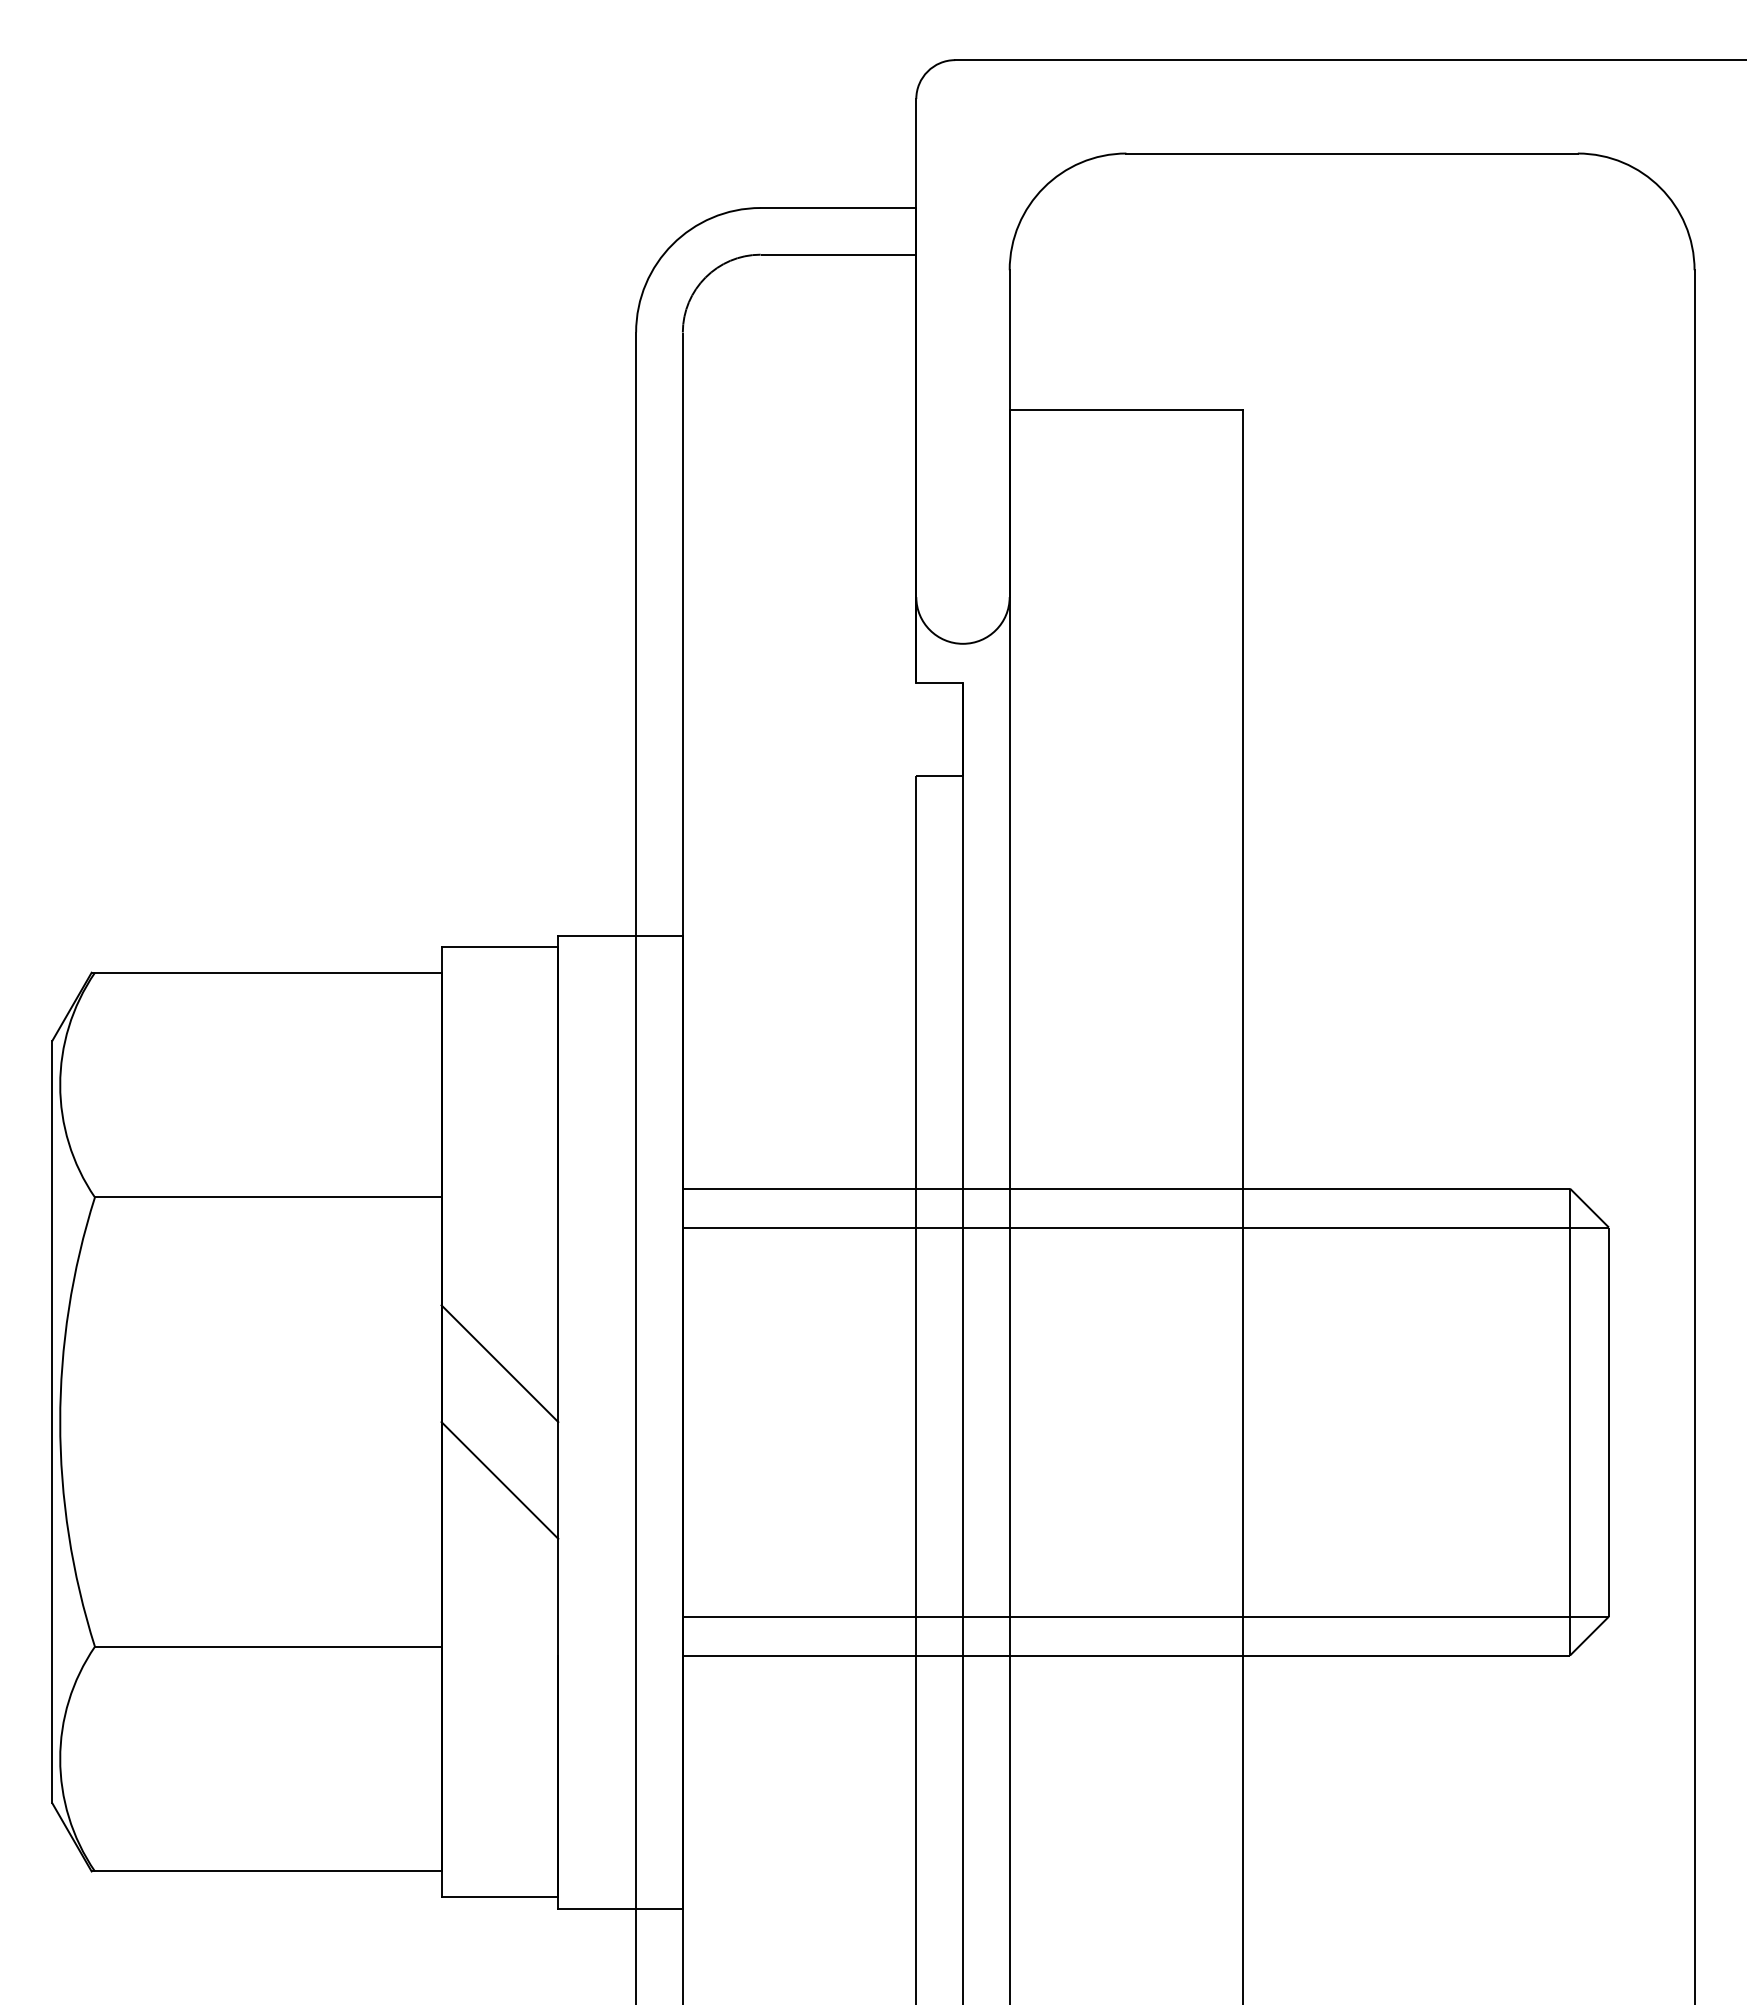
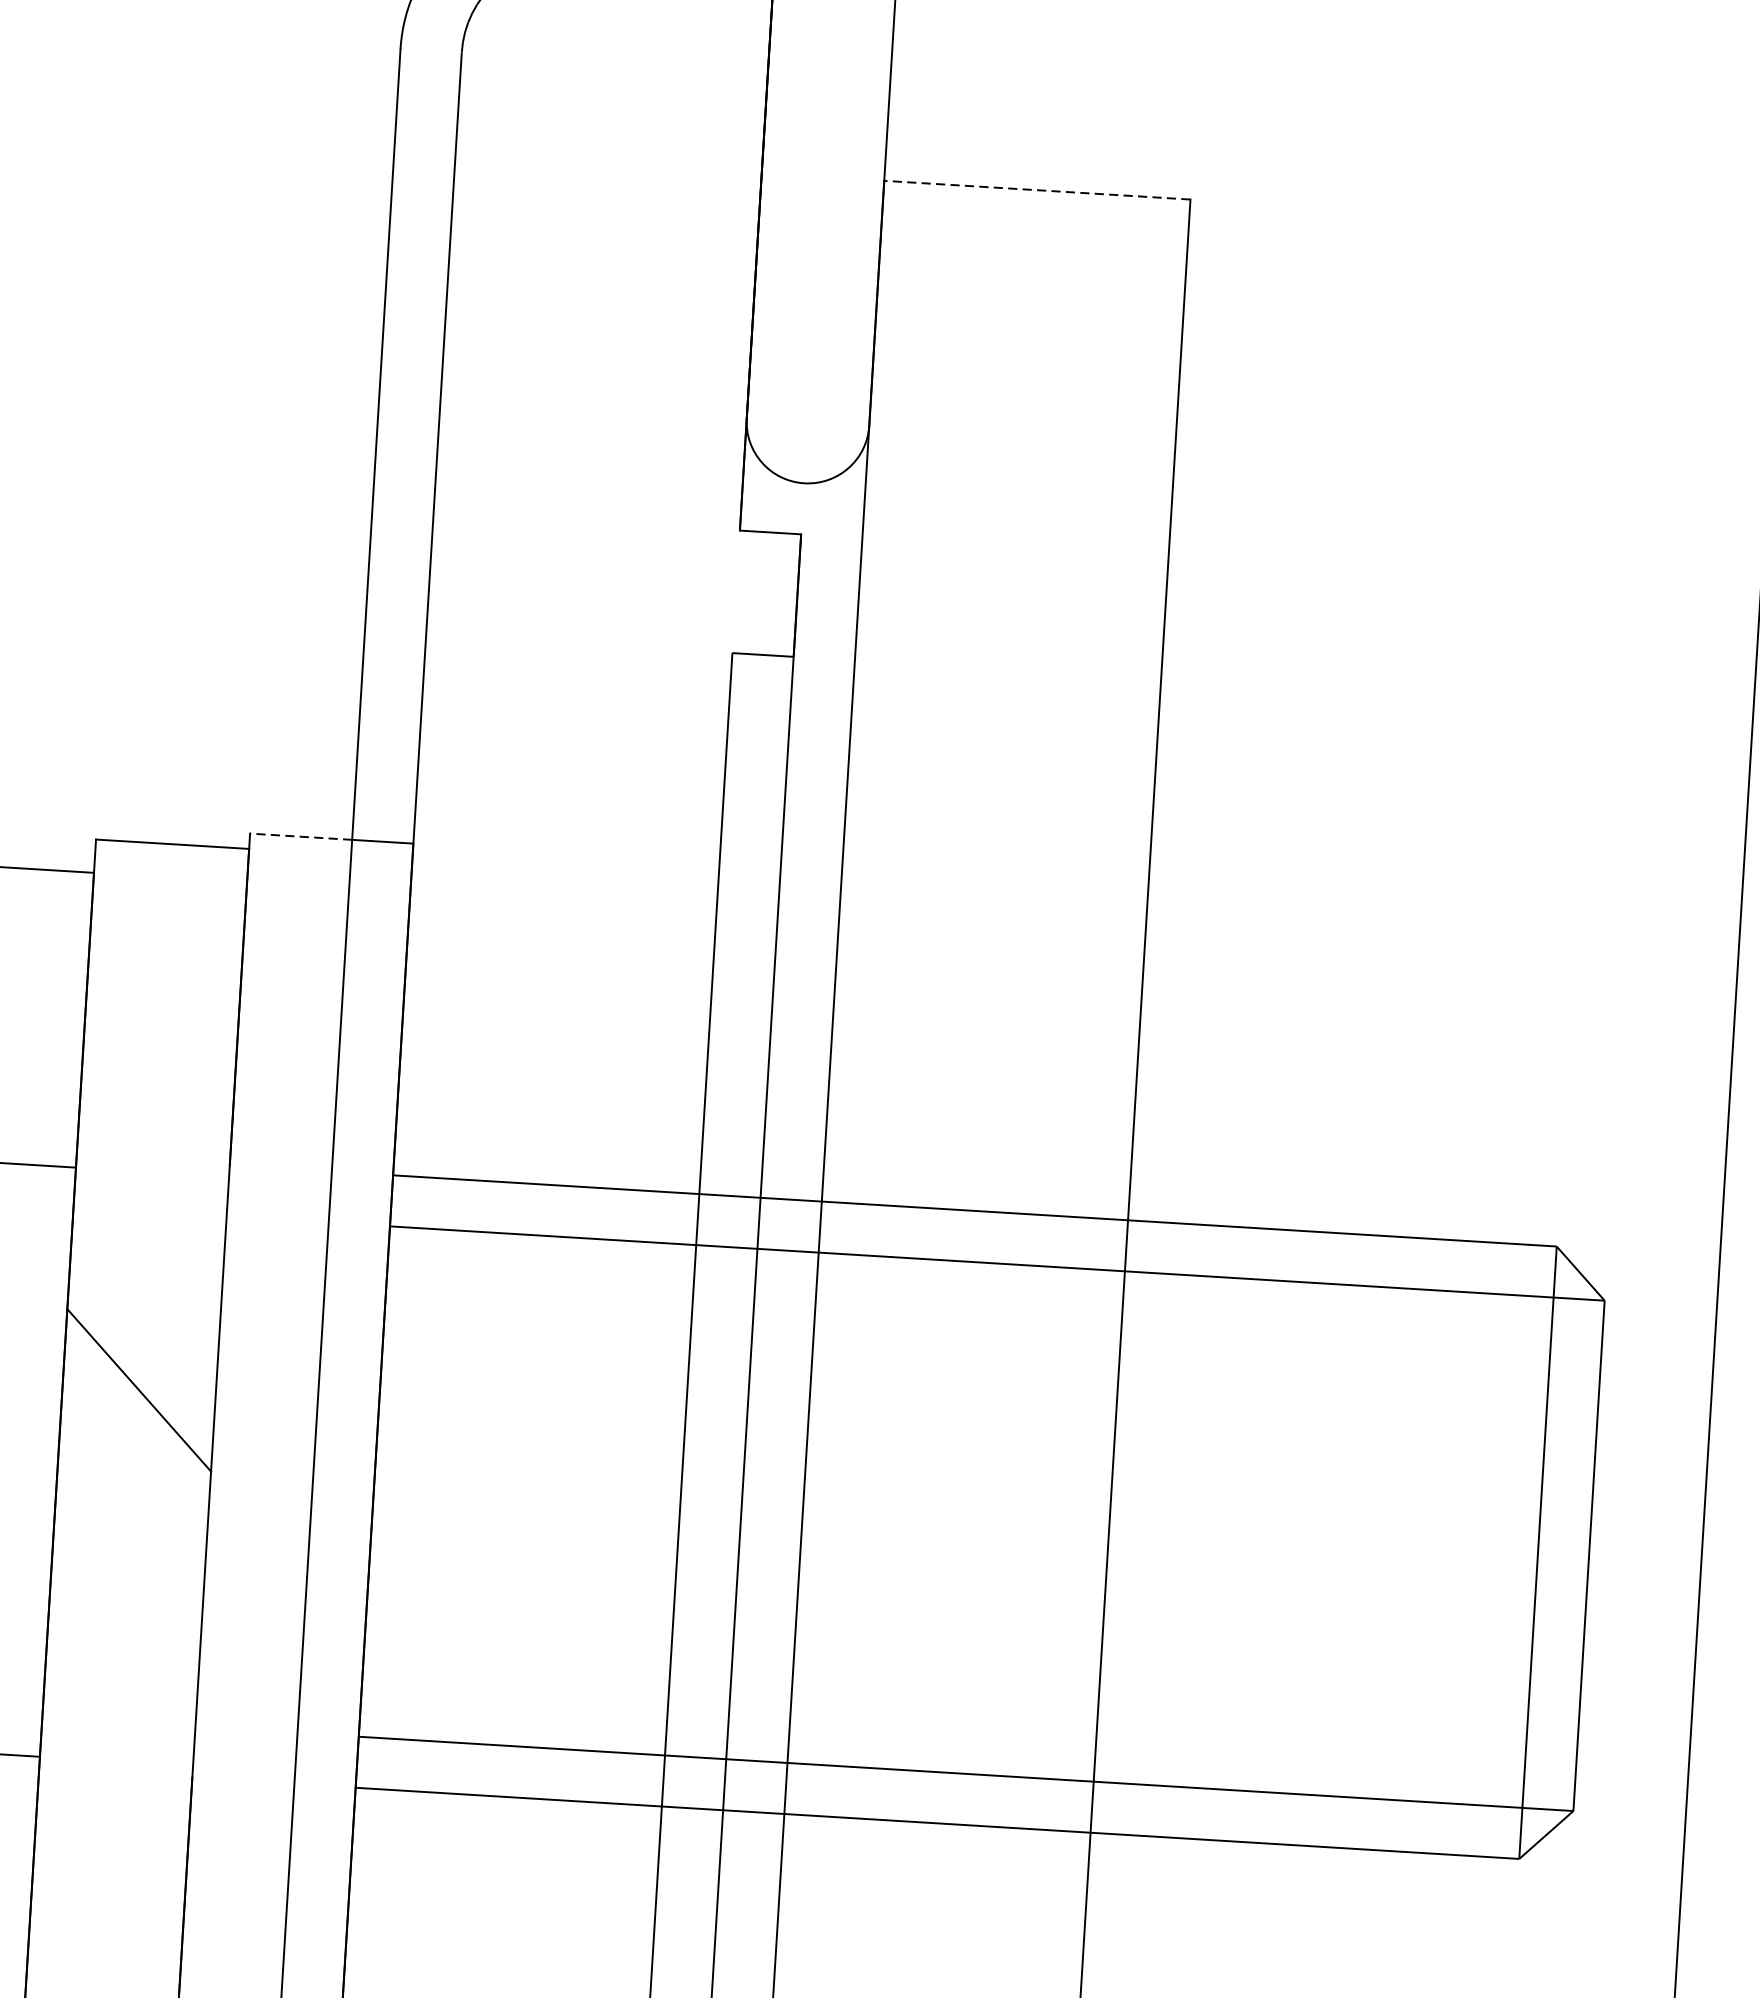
line: (1126, 410) -> (1037, 190), solid -> dashed
line: (597, 935) -> (301, 836), solid -> dashed
line: (499, 1480) -> (129, 1543), removed

